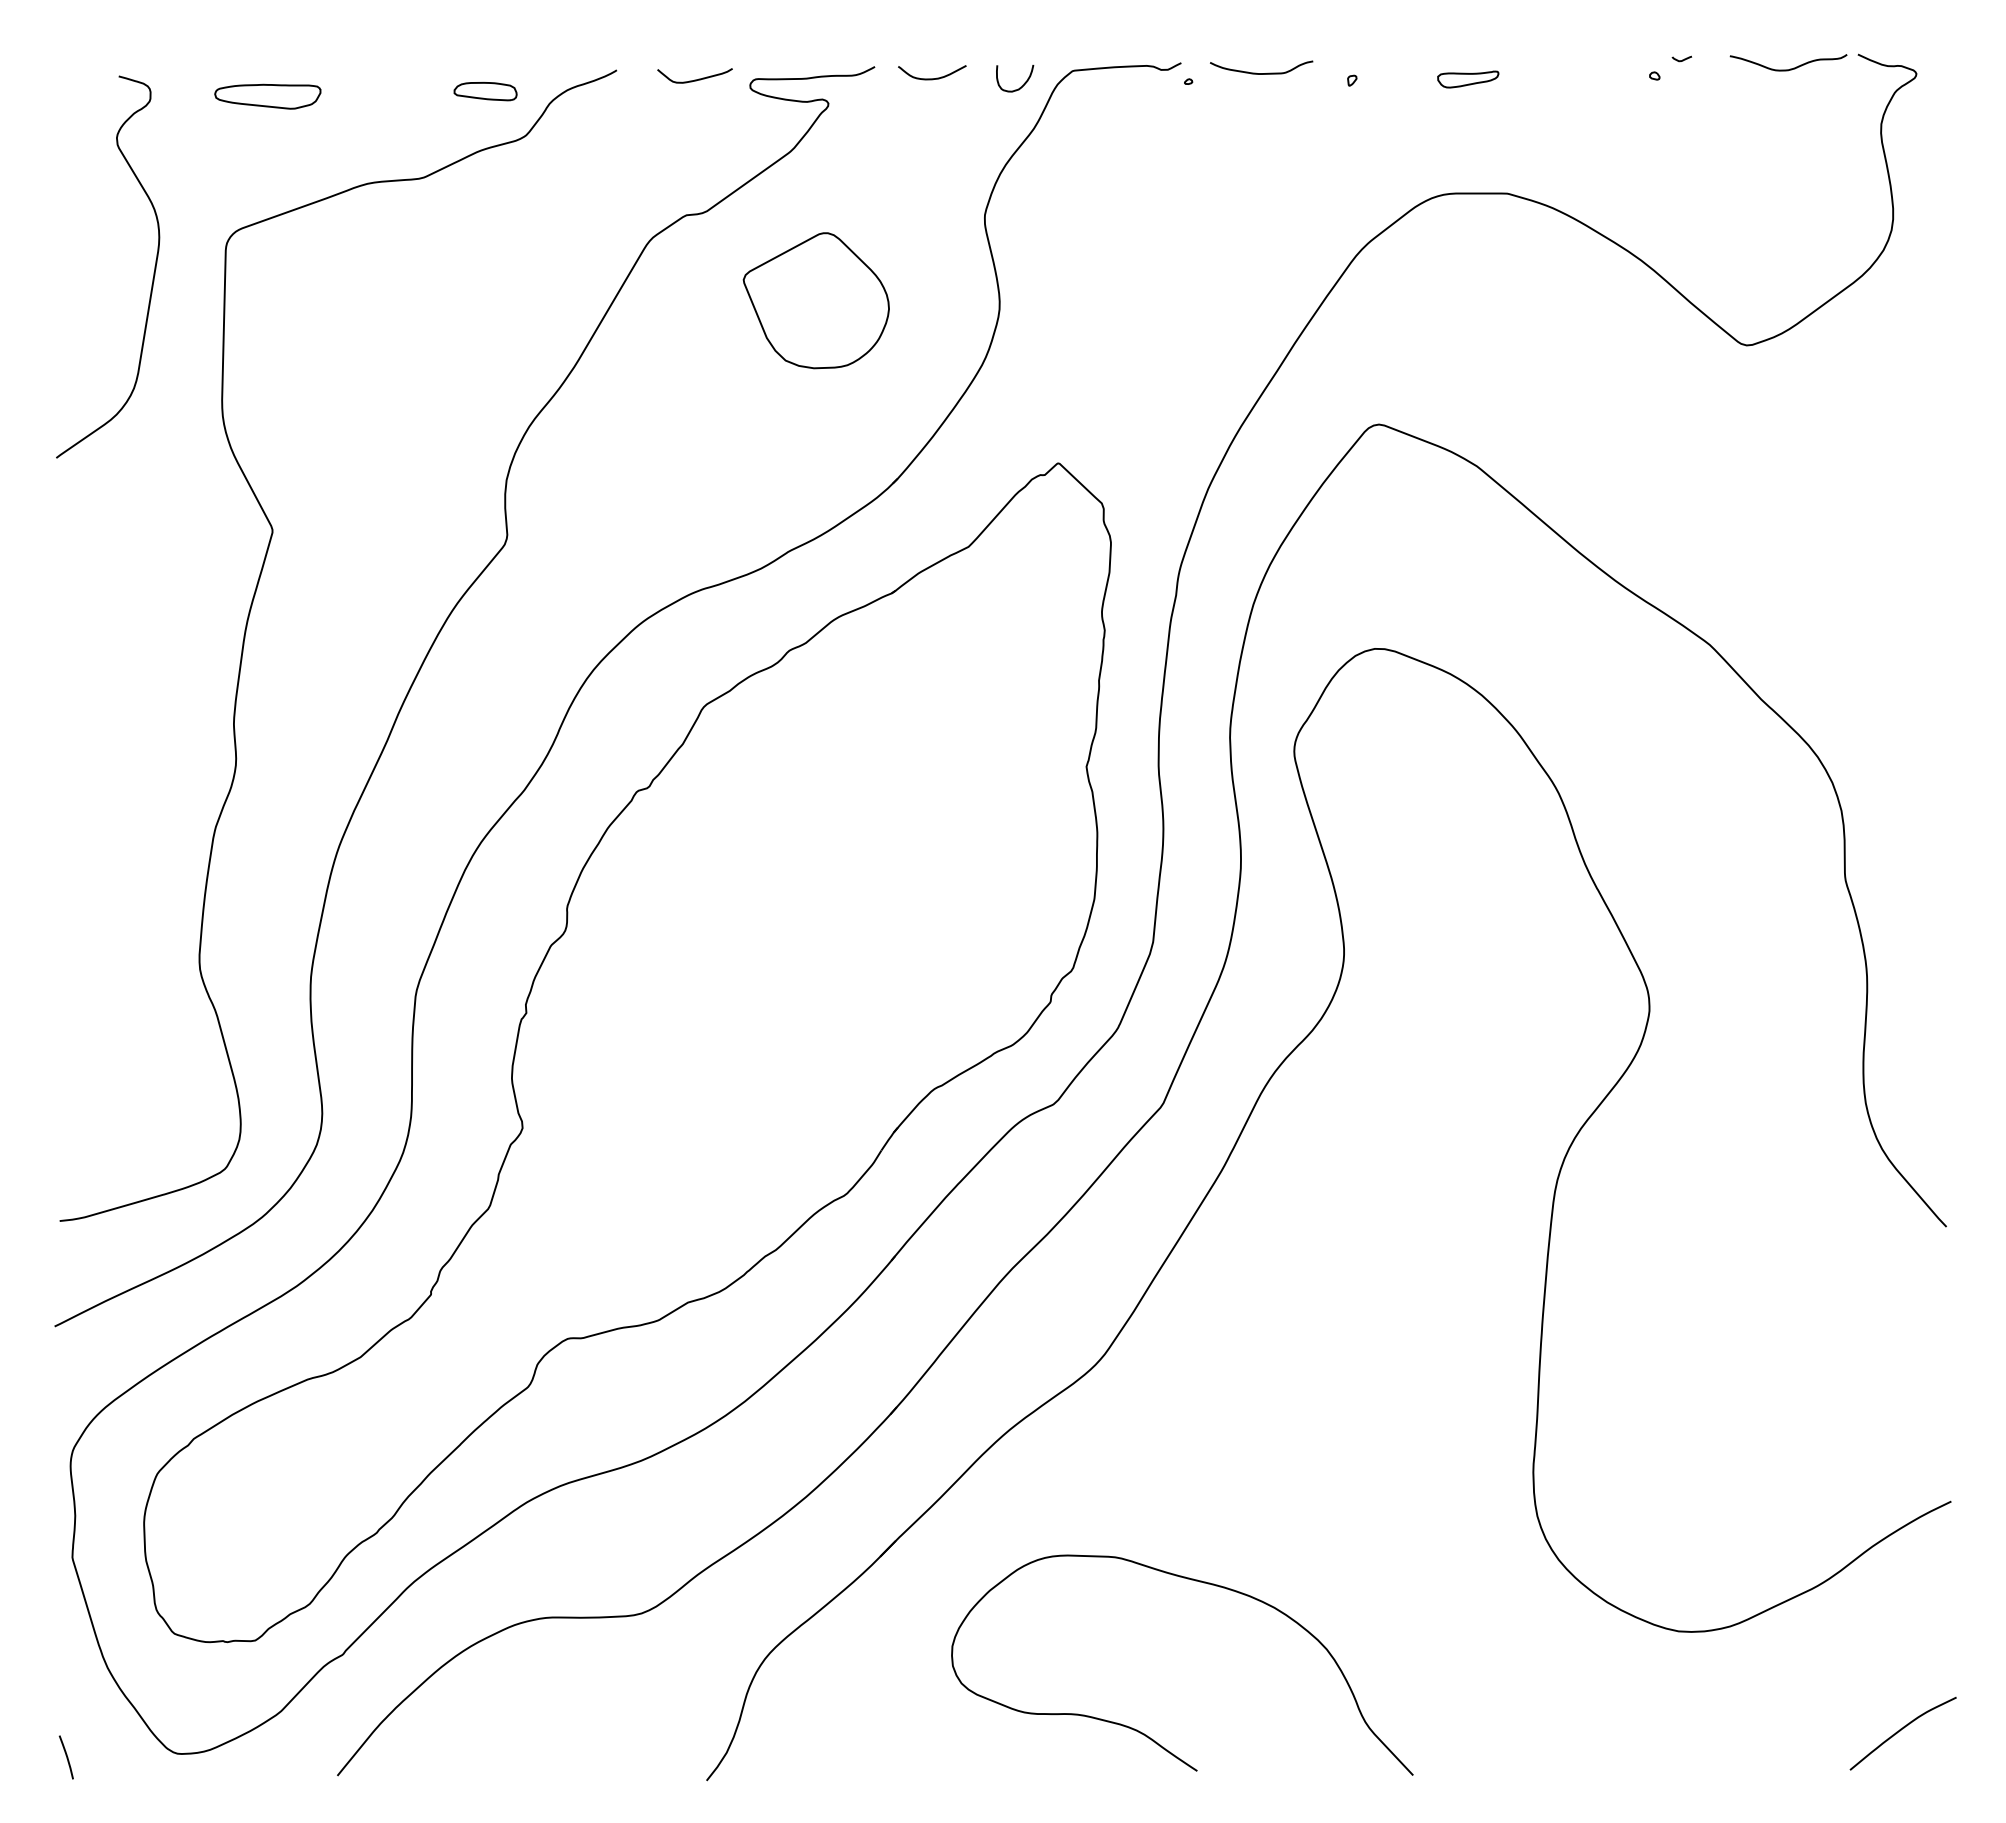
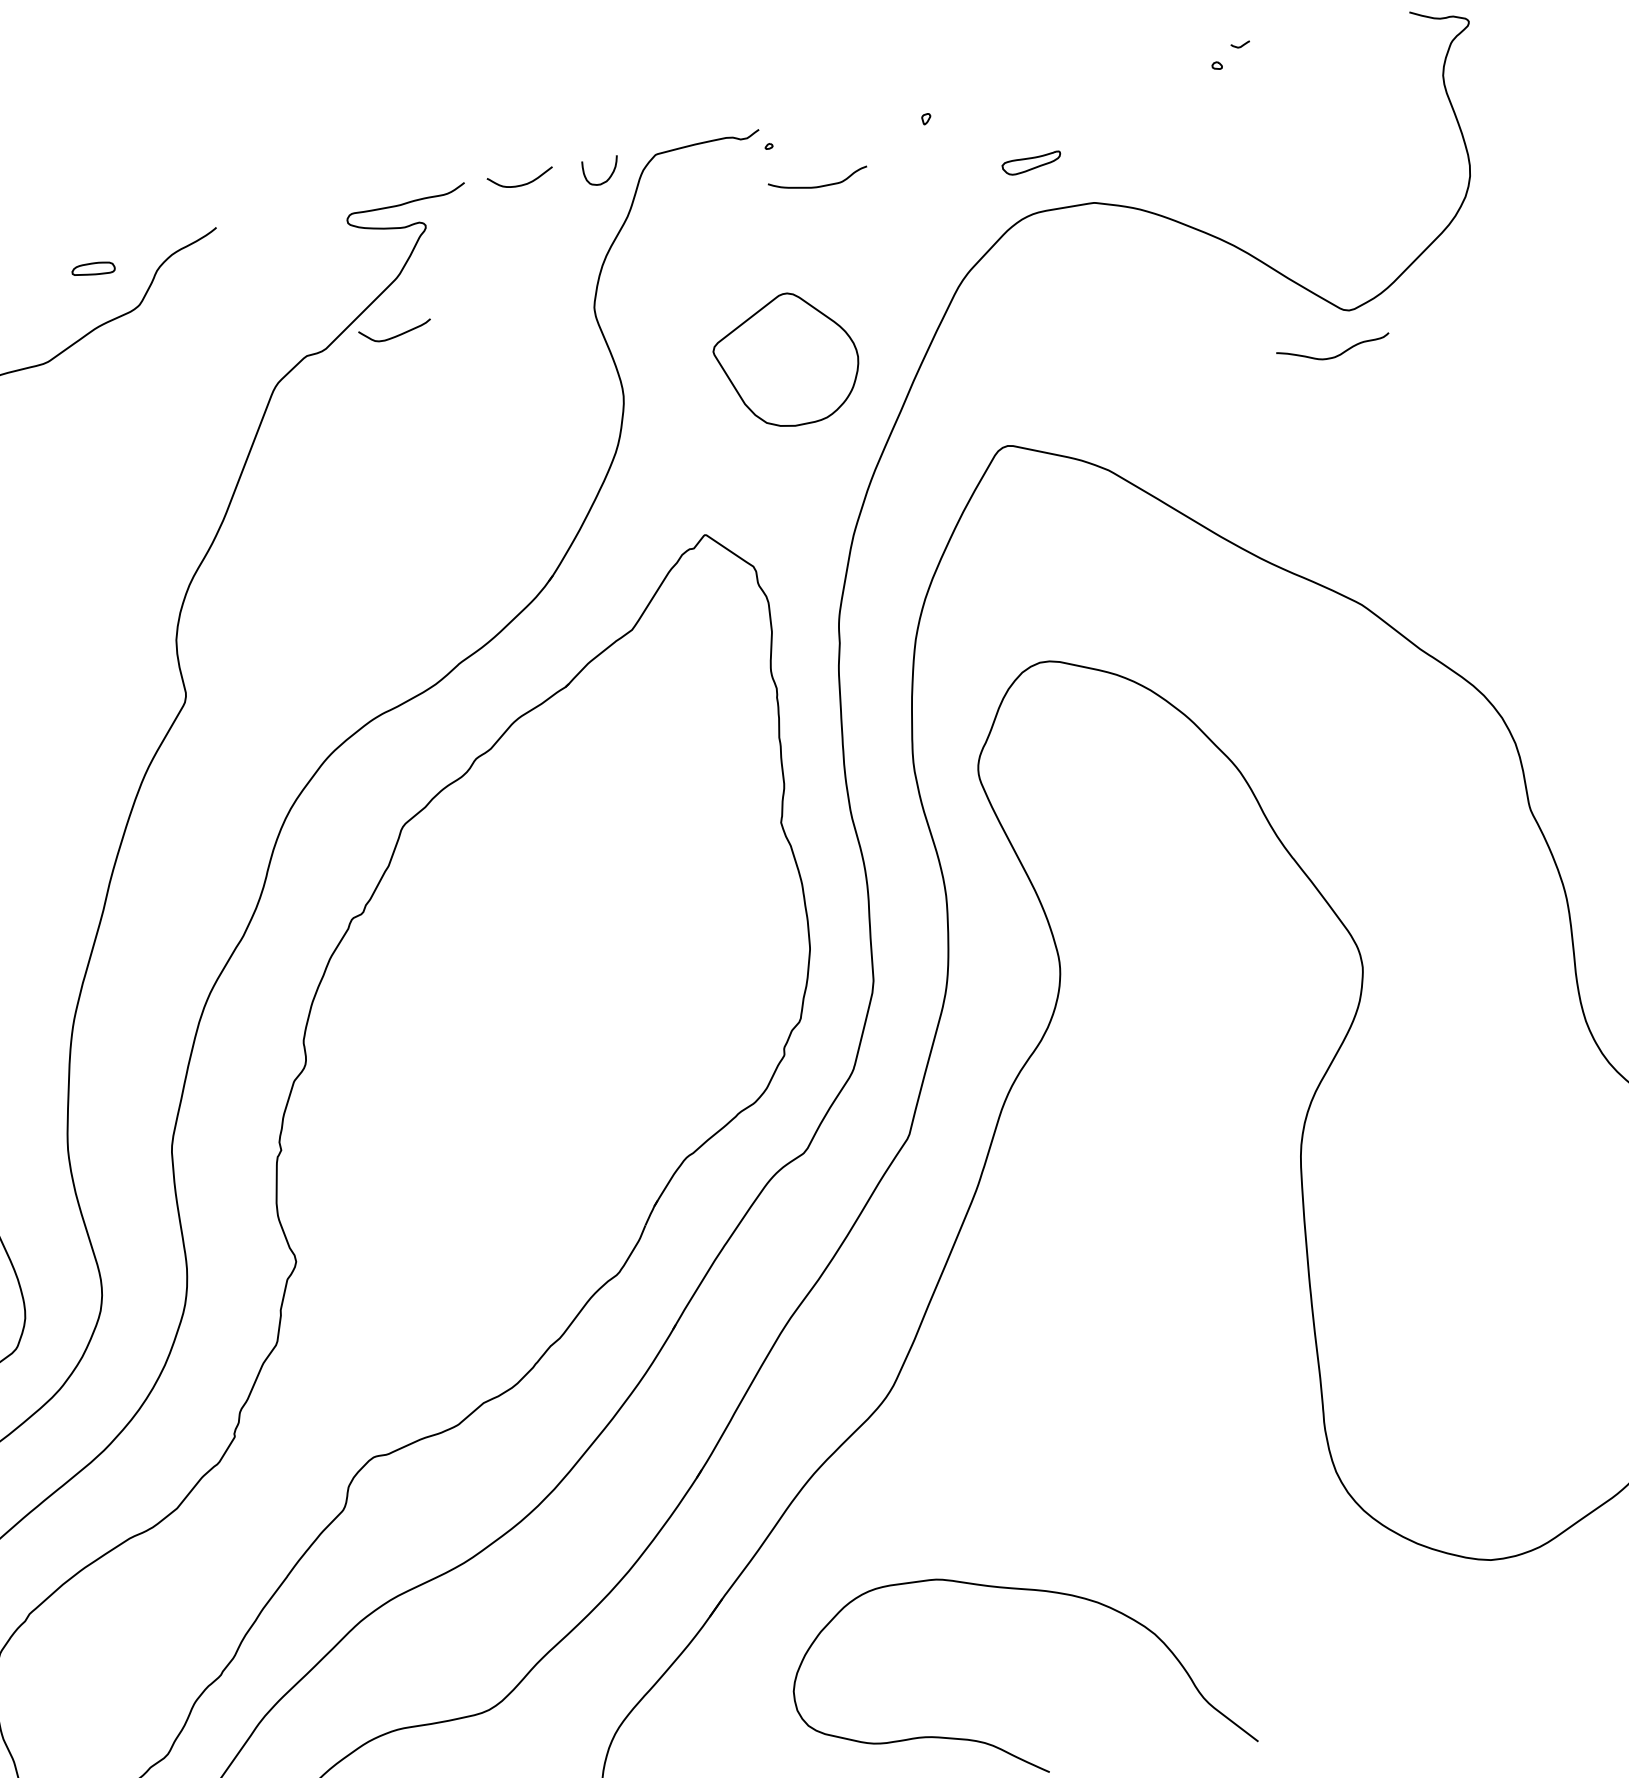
curve: (1790, 68) -> (1336, 355), moved
curve: (1261, 73) -> (819, 186), moved
curve: (694, 79) -> (395, 335), moved
part: (1468, 79) -> (1032, 163), moved
part: (485, 91) -> (93, 269), size x0.7
part: (815, 300) -> (785, 360), moved

